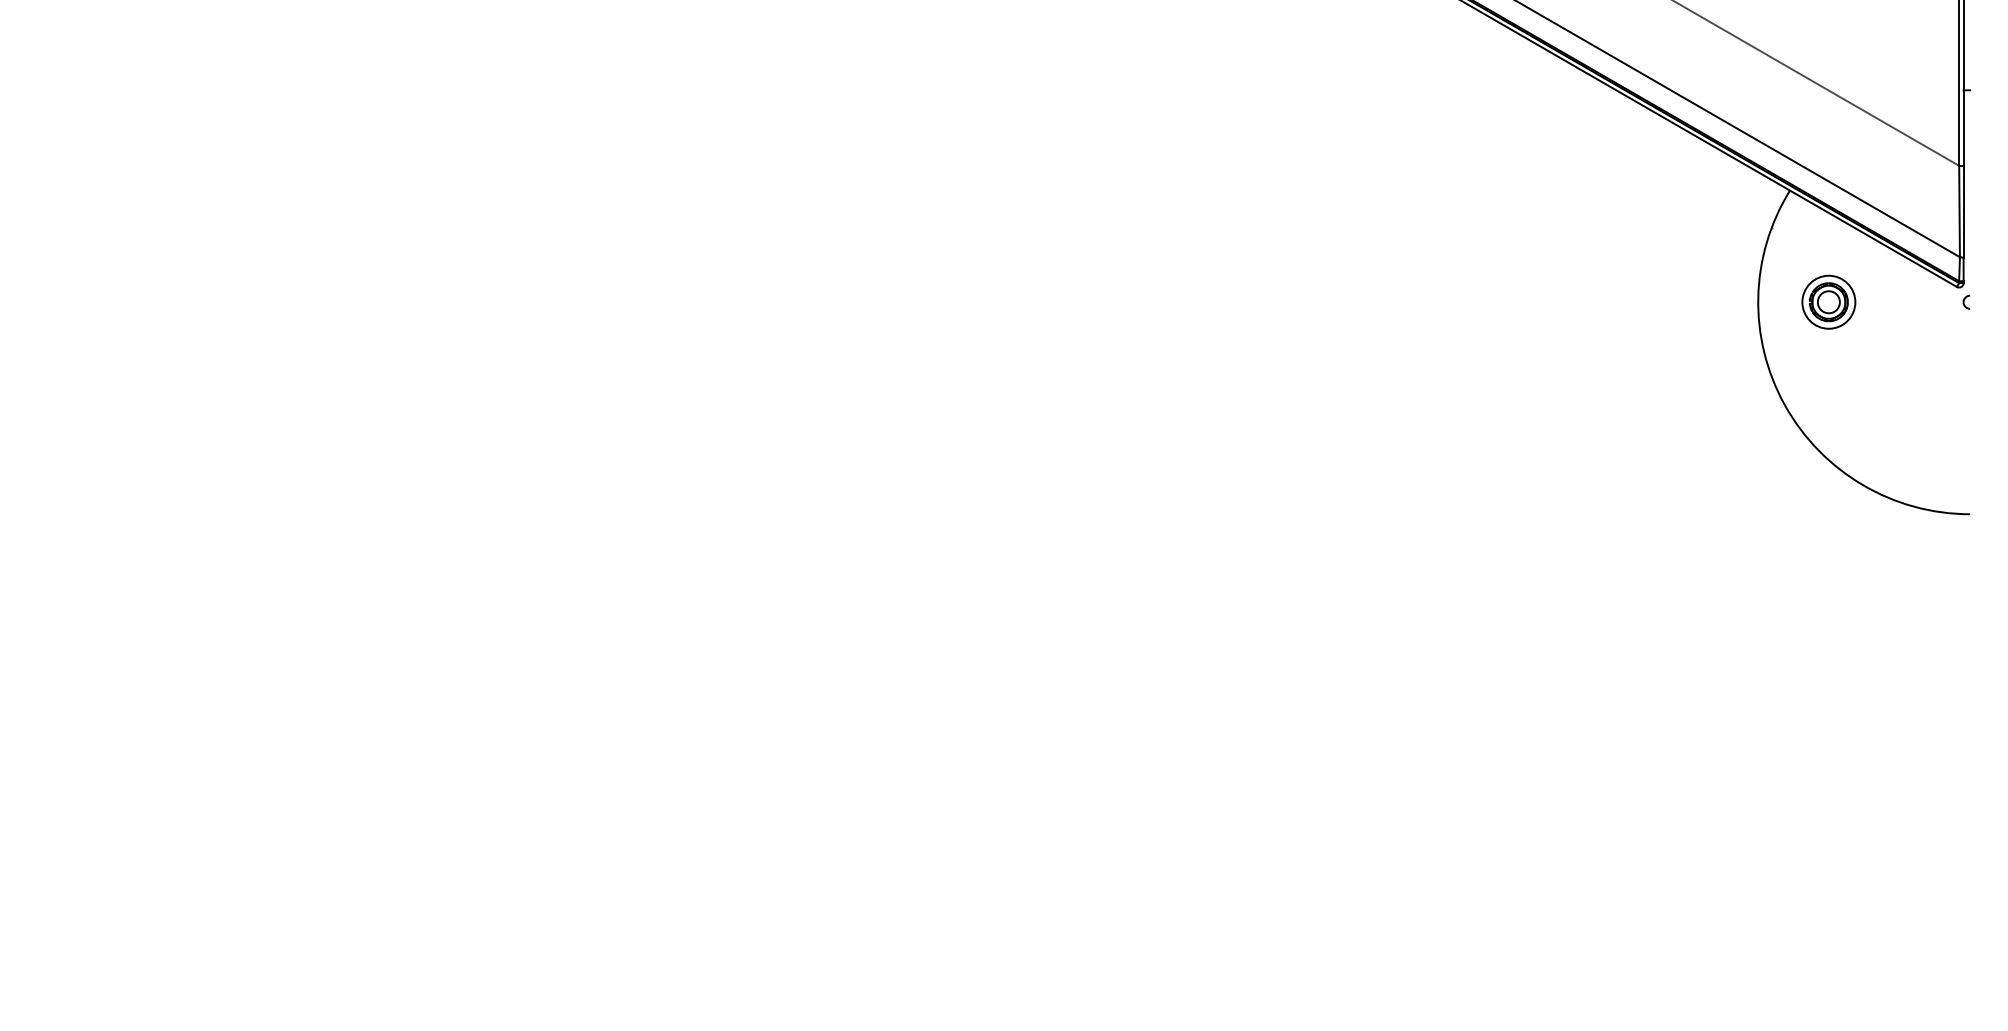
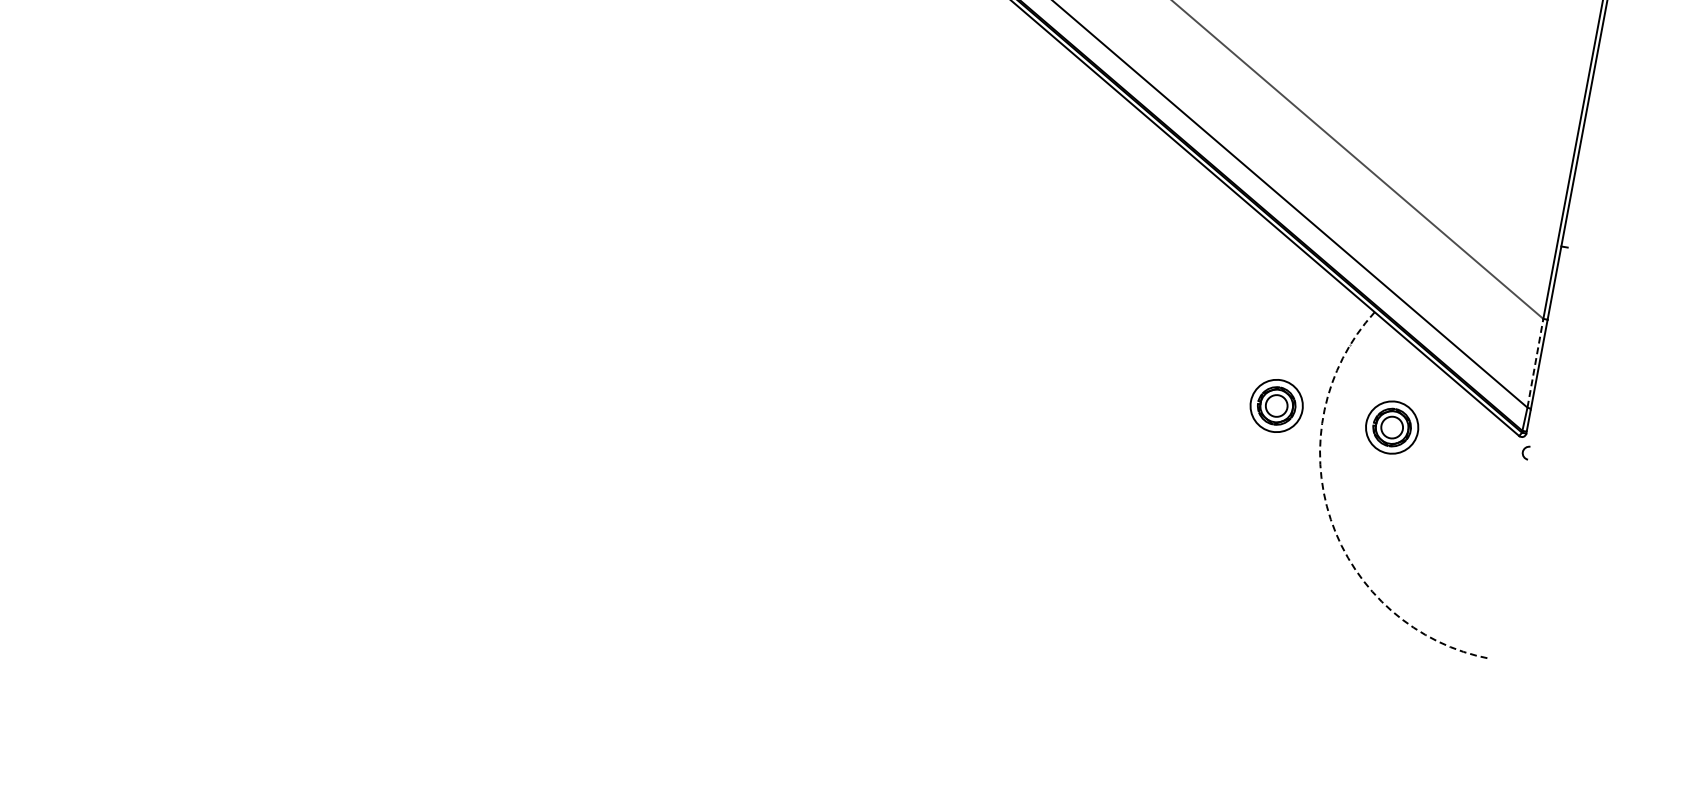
line: (1959, 211) -> (1535, 363), solid -> dashed
part: (1709, 301) -> (1276, 405), added
arc: (1784, 405) -> (1330, 519), solid -> dashed

